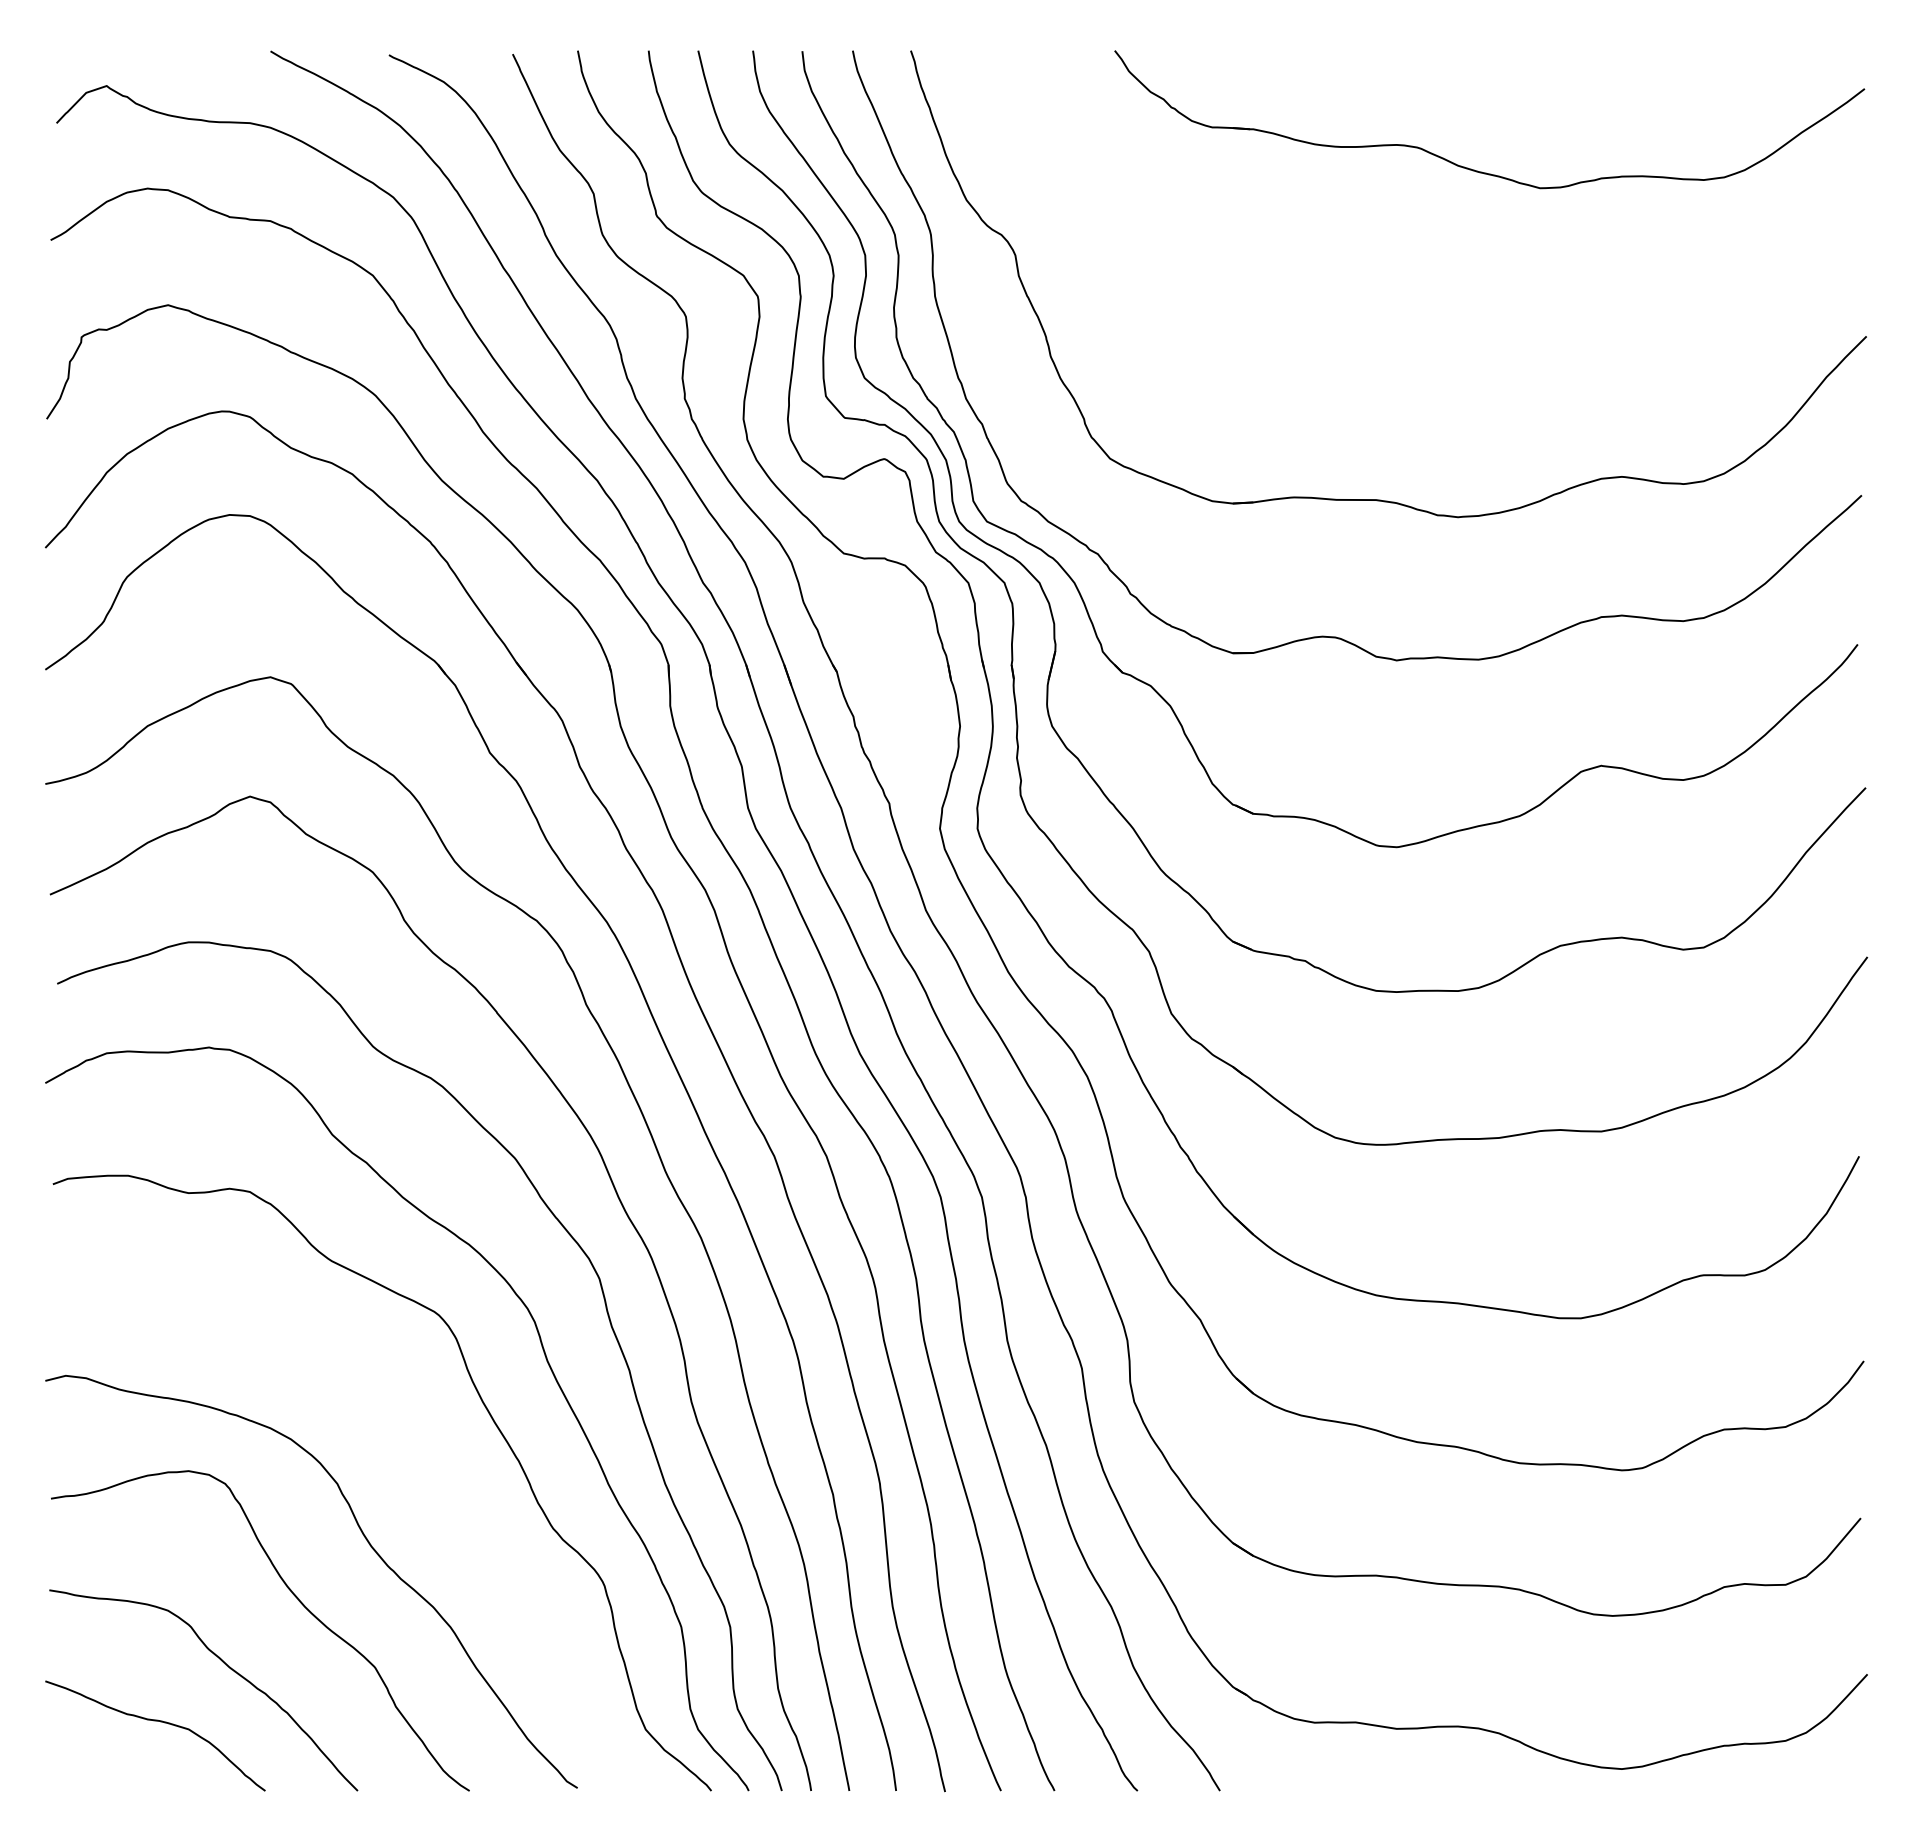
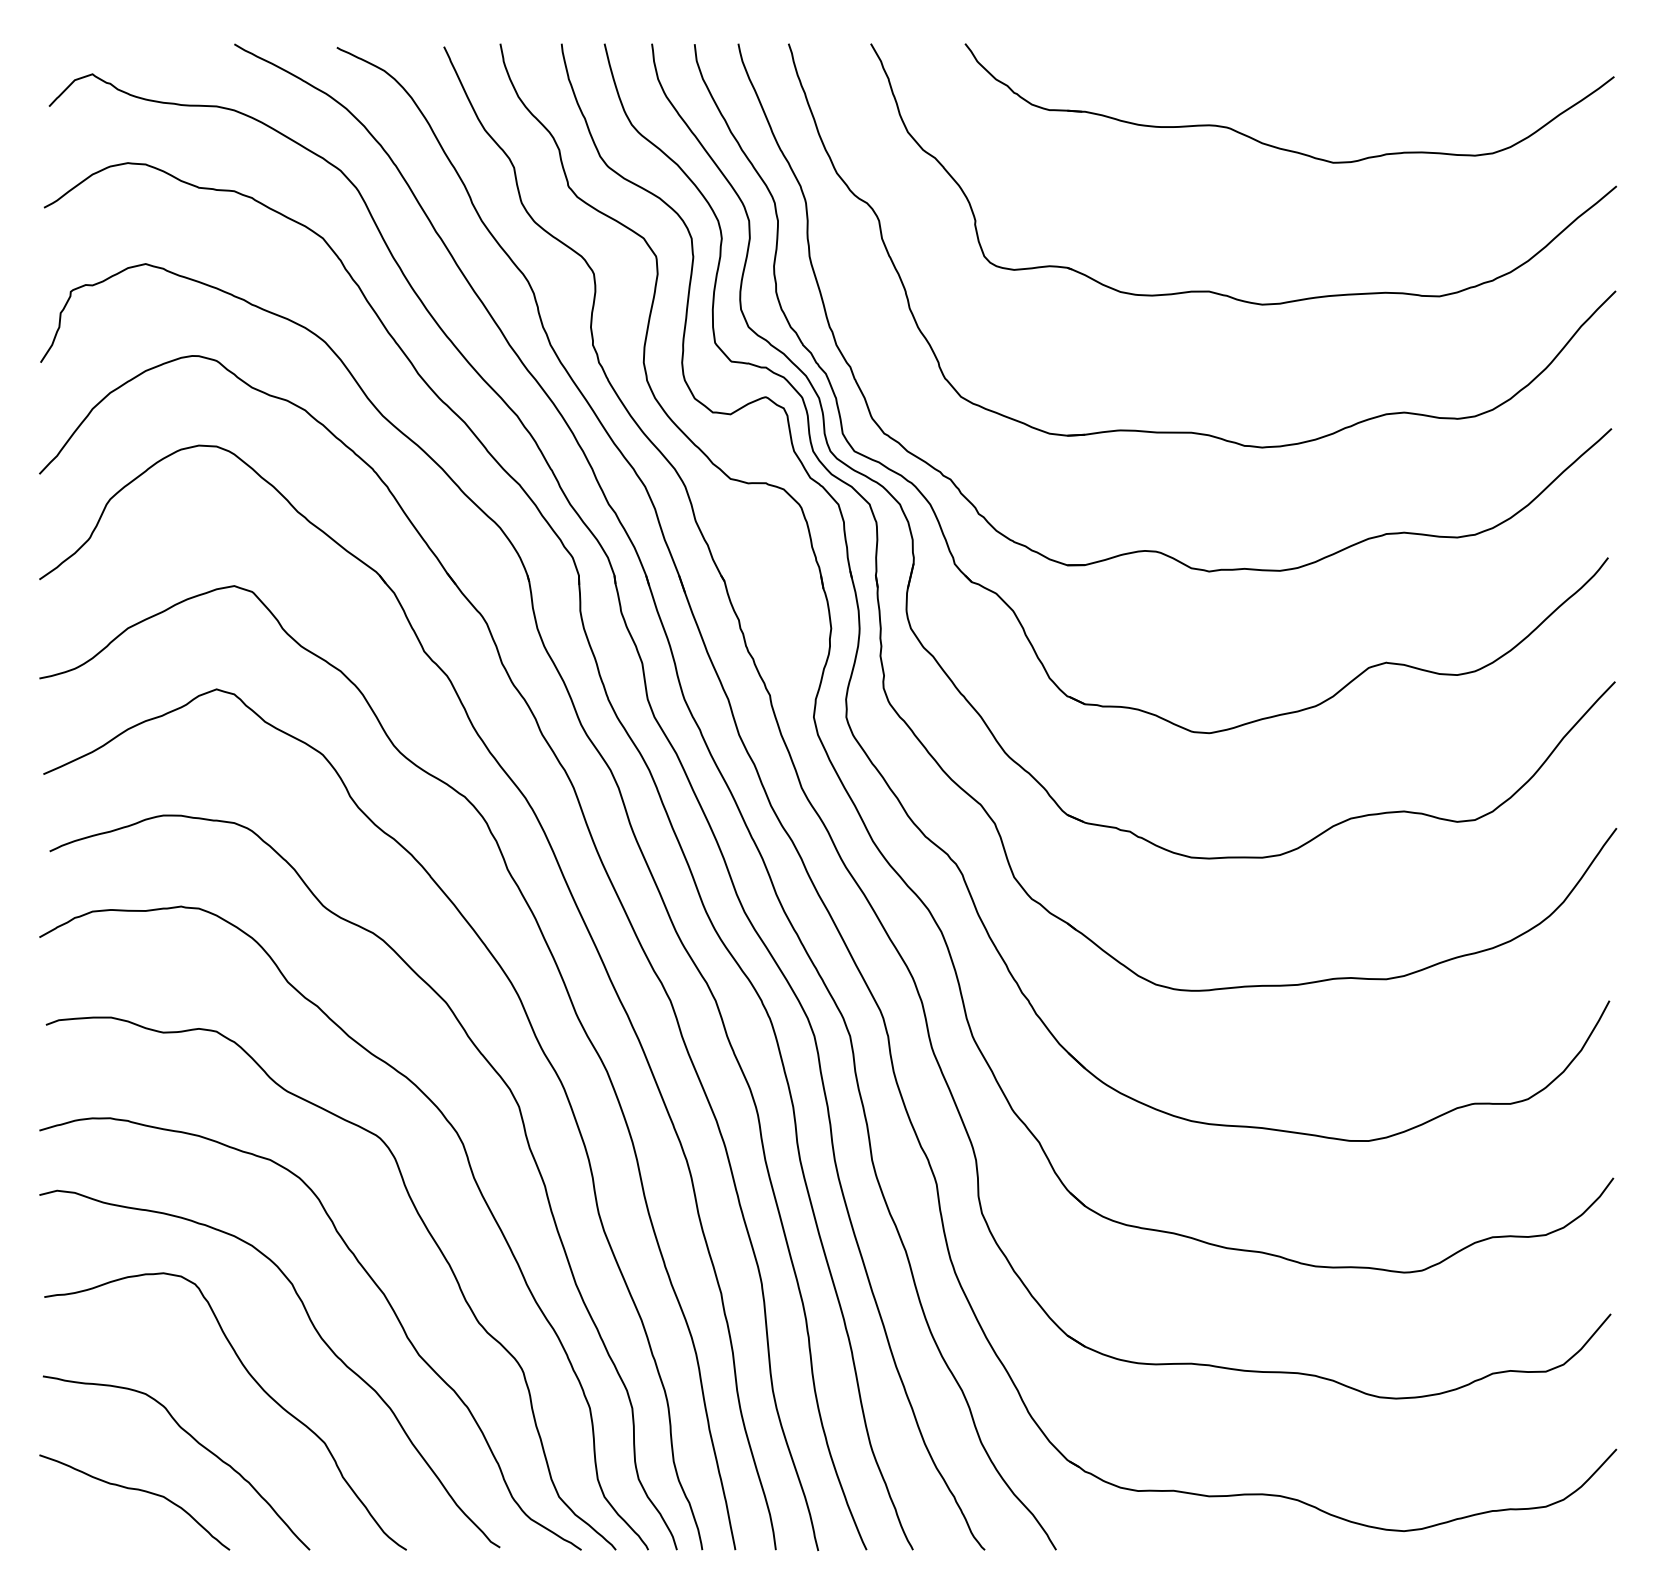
part: (1403, 337) -> (1215, 291), added
curve: (431, 1482) -> (373, 1283), added

